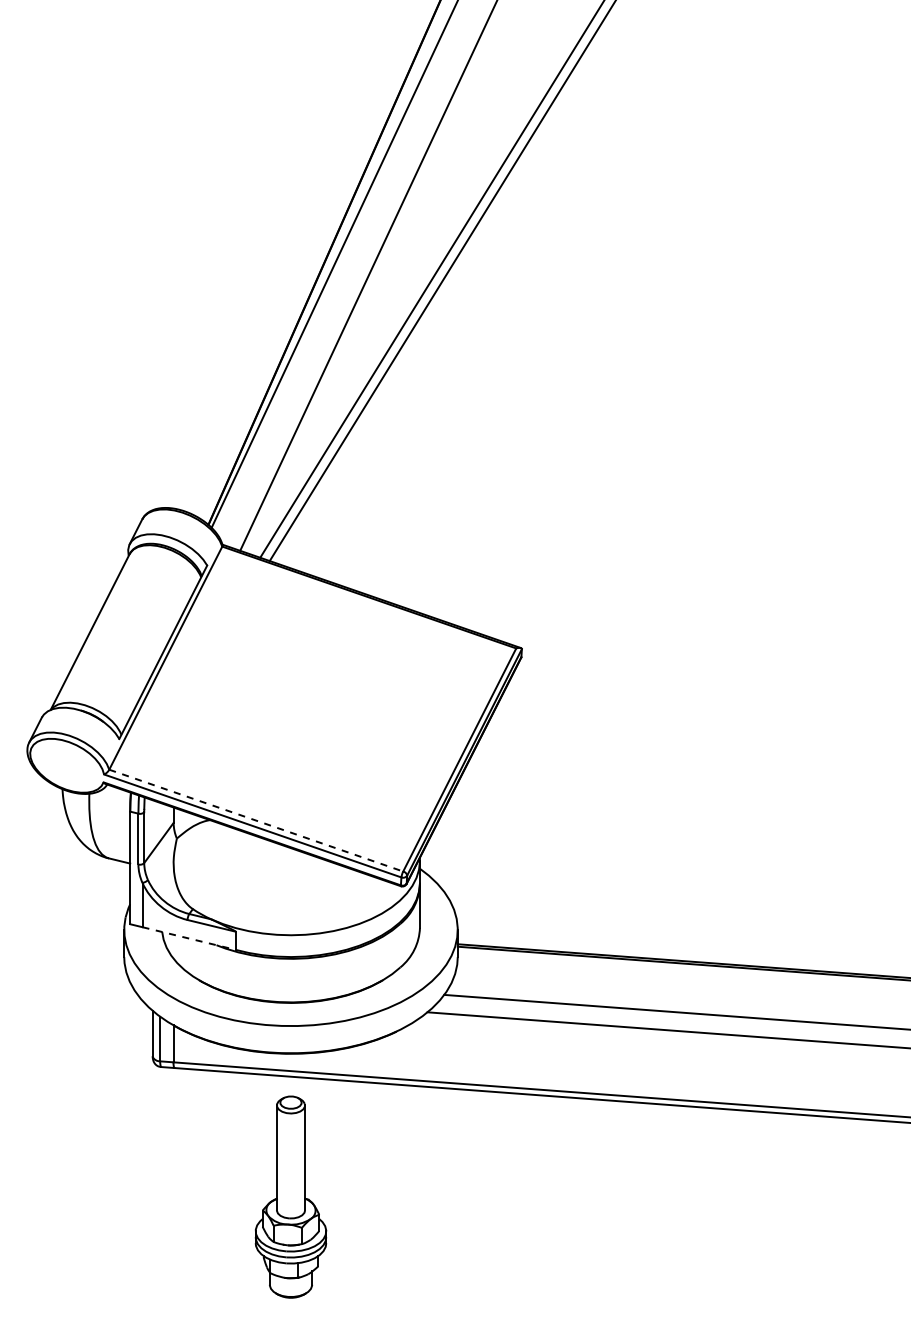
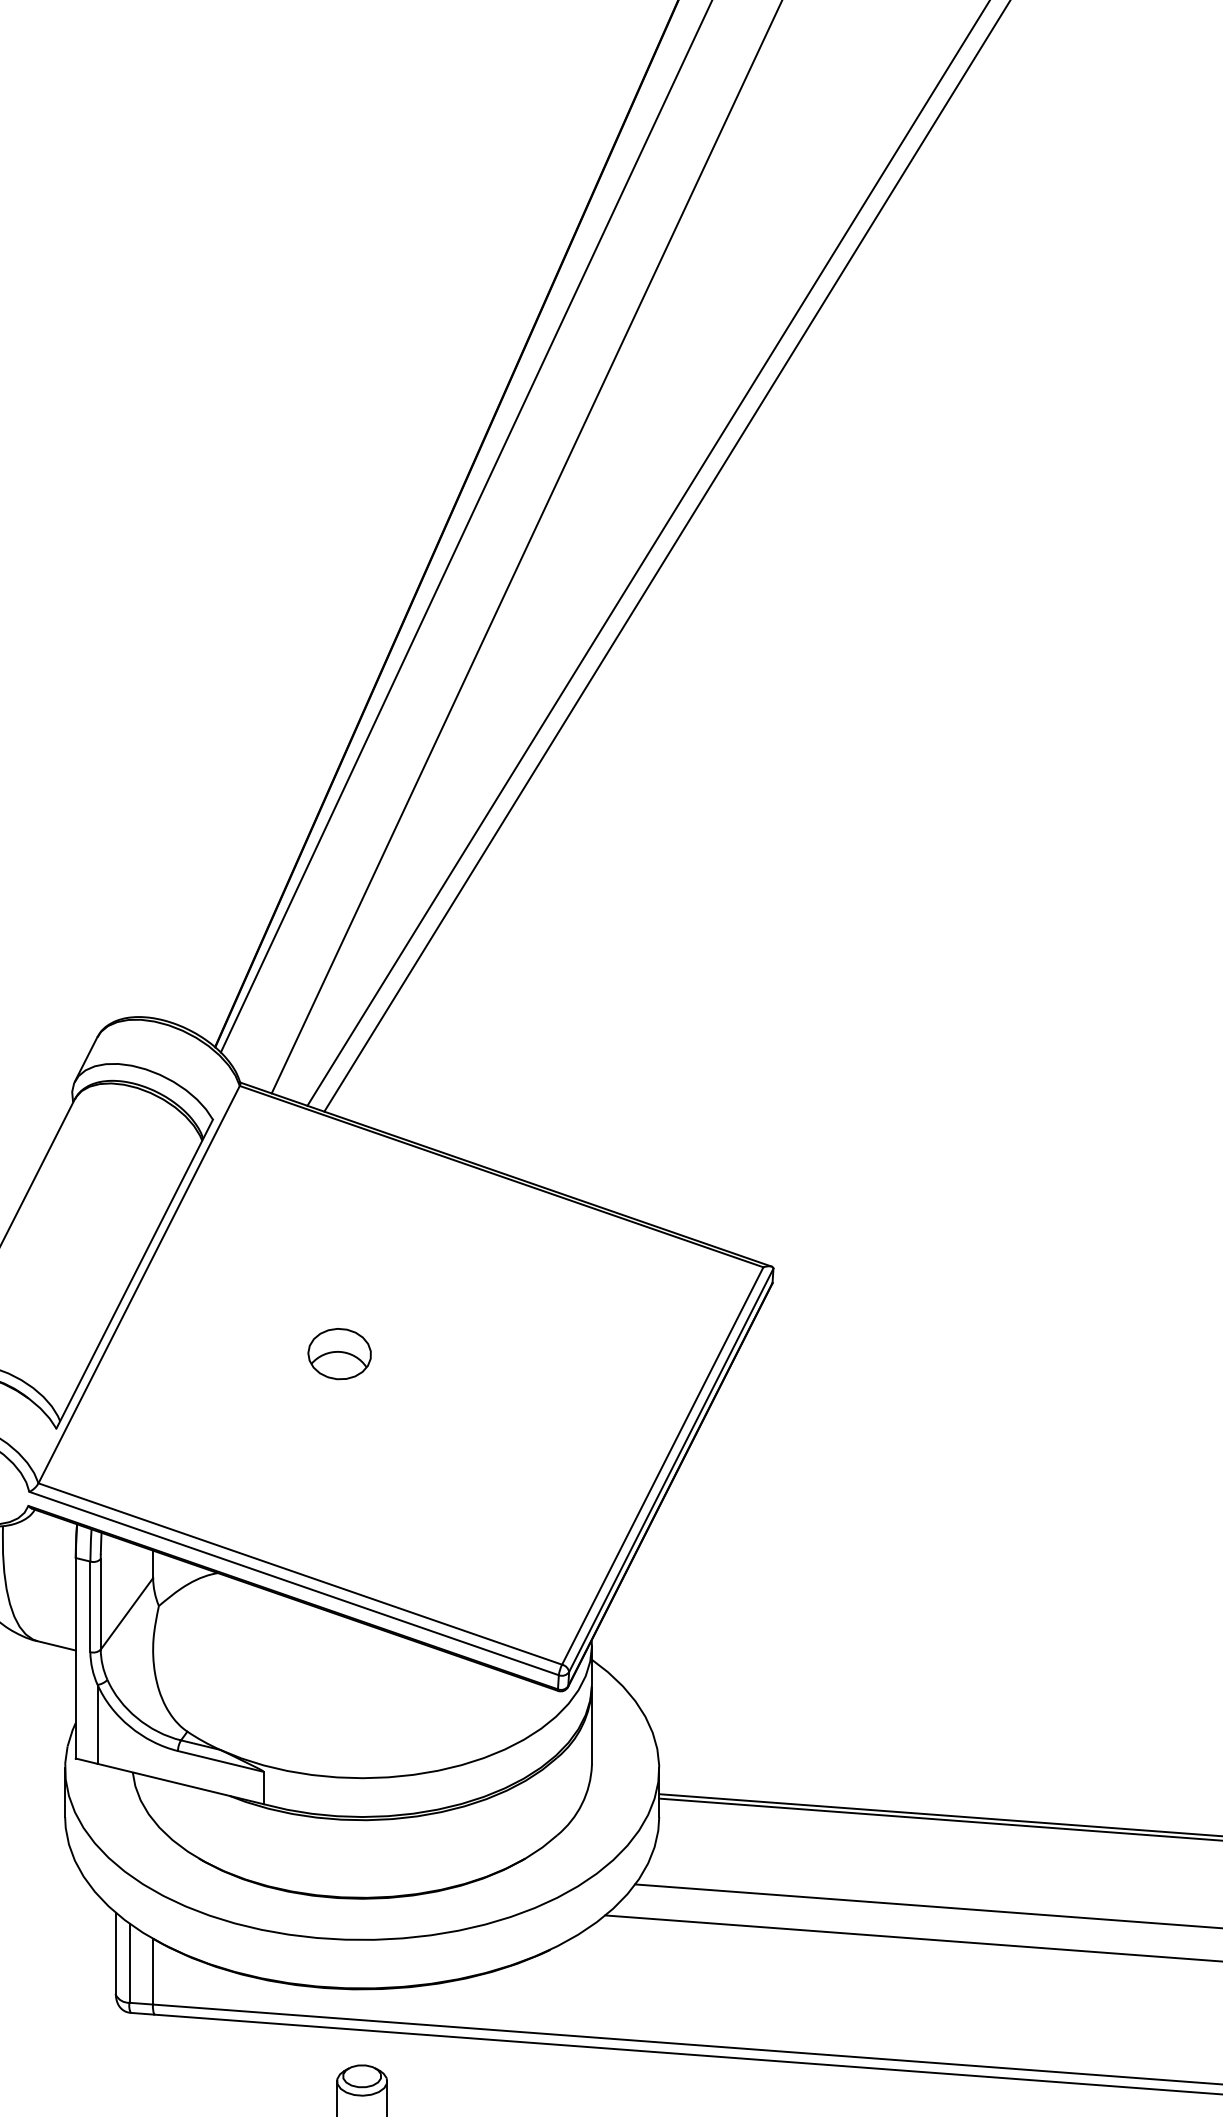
part: (277, 697) -> (338, 1354), added
line: (256, 820) -> (300, 1573), dashed -> solid
line: (189, 938) -> (181, 1783), dashed -> solid

